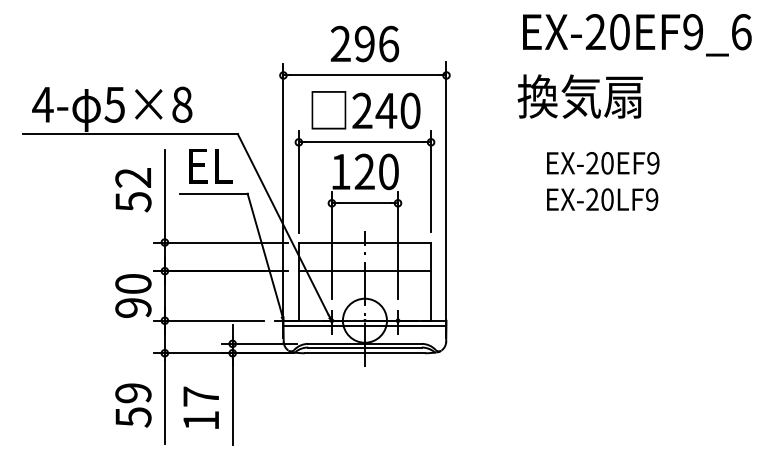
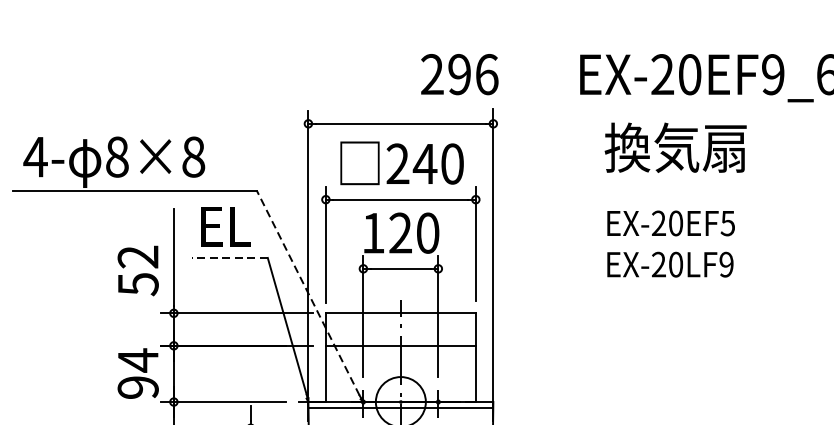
text: (364, 43) -> (459, 73), moved
text: (579, 96) -> (674, 147), moved
text: (114, 104) -> (116, 156), 5×8 -> 8×8
text: (652, 163) -> (727, 223), EX-20EF9 -> EX-20EF5
text: (133, 190) -> (138, 271), moved
line: (214, 193) -> (230, 257), solid -> dashed
line: (283, 224) -> (308, 292), solid -> dashed
text: (133, 283) -> (138, 359), 90 -> 94

